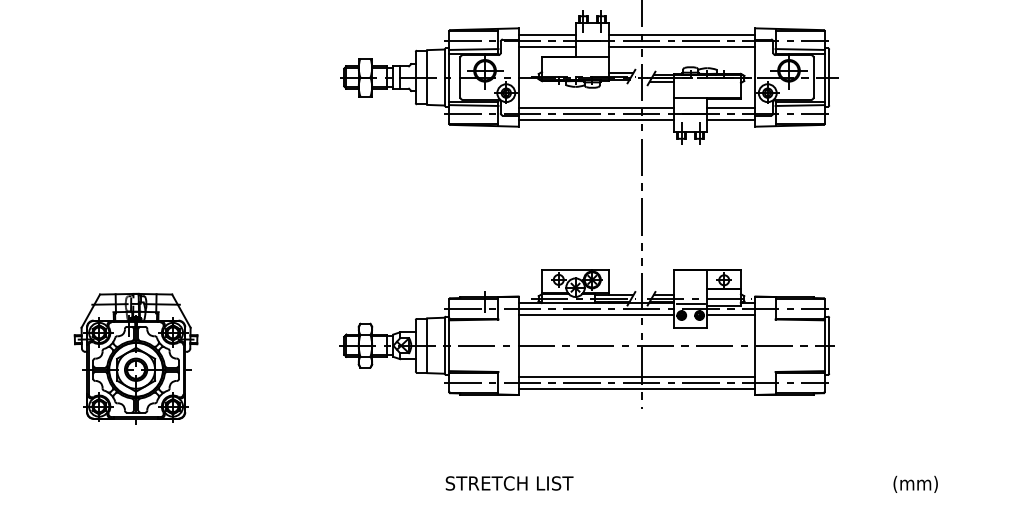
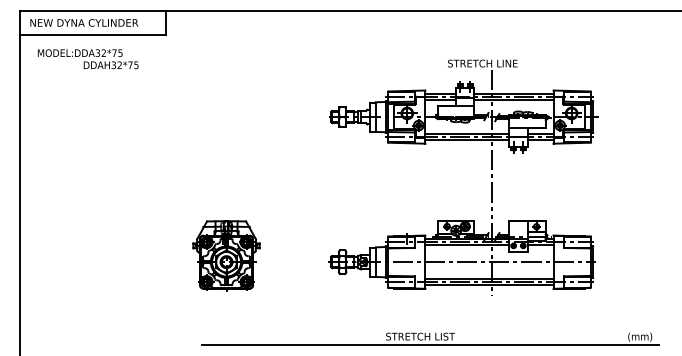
part: (136, 357) -> (226, 255), moved
line: (526, 499) -> (429, 345), added

